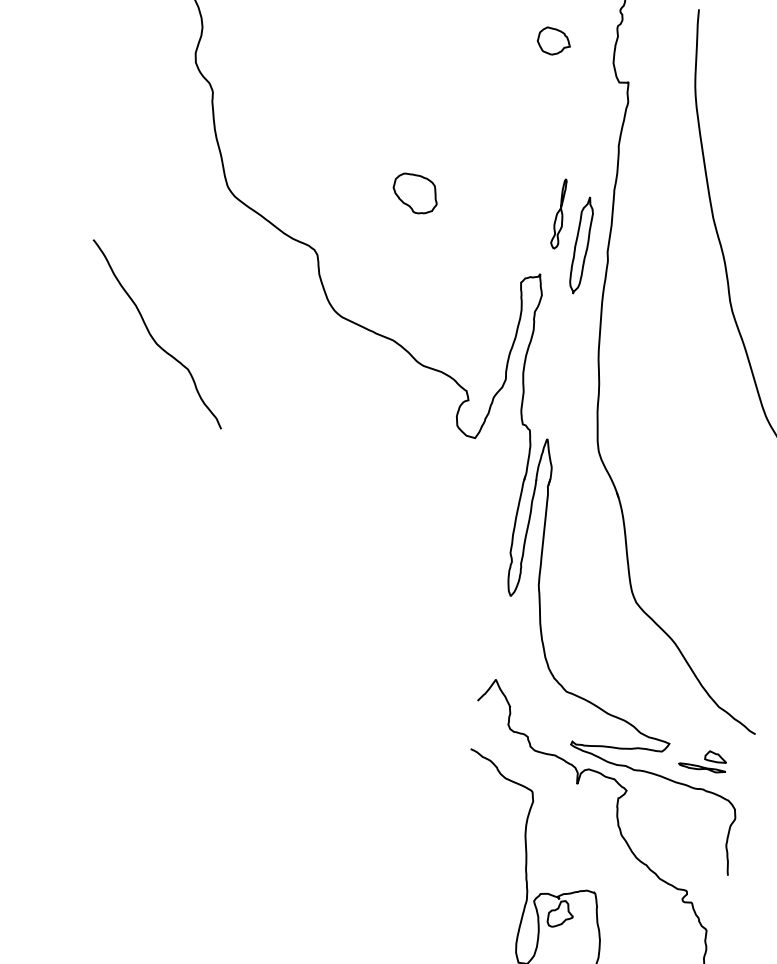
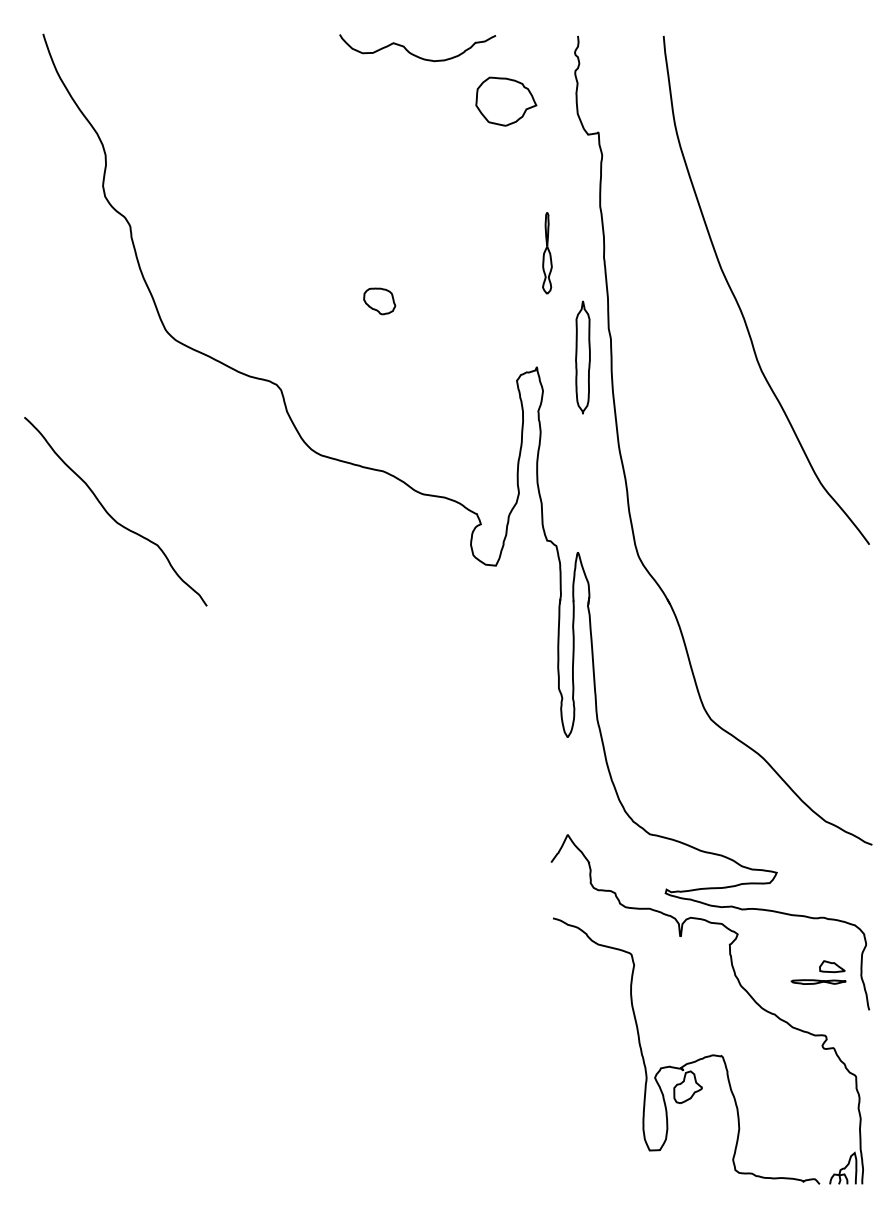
part: (554, 41) -> (506, 101), size x1.6
part: (415, 194) -> (379, 301), size x0.6
part: (560, 214) -> (547, 253), moved
part: (581, 245) -> (582, 357), moved
part: (703, 760) -> (818, 972), moved

